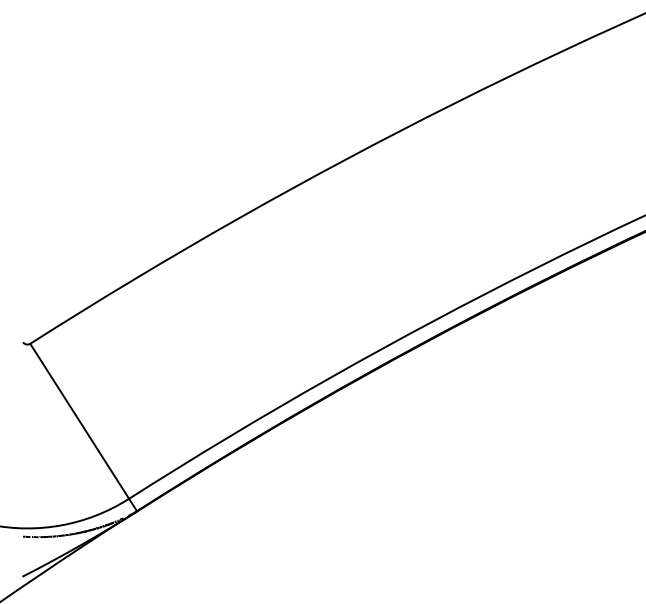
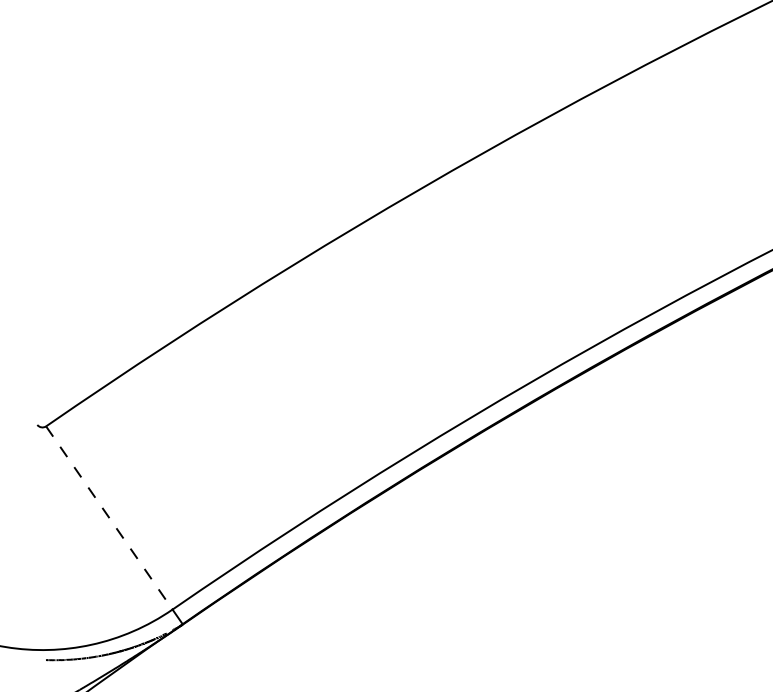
line: (79, 421) -> (109, 518), solid -> dashed

